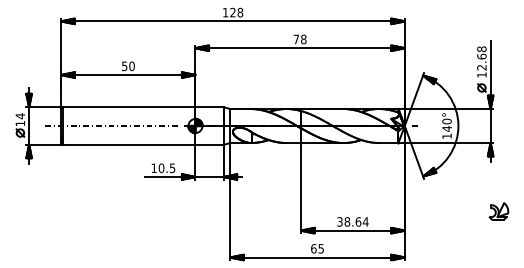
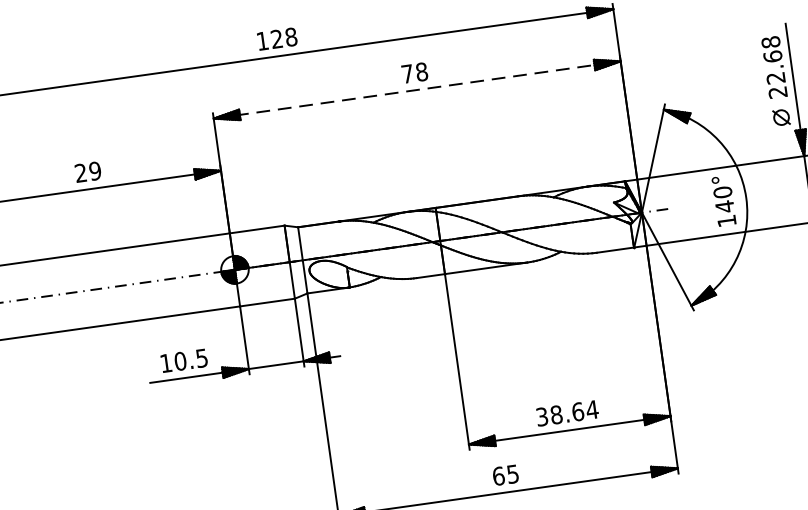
line: (300, 48) -> (417, 90), solid -> dashed
text: (128, 66) -> (88, 172), 50 -> 29
text: (481, 74) -> (777, 91), 12.68 -> 22.68

